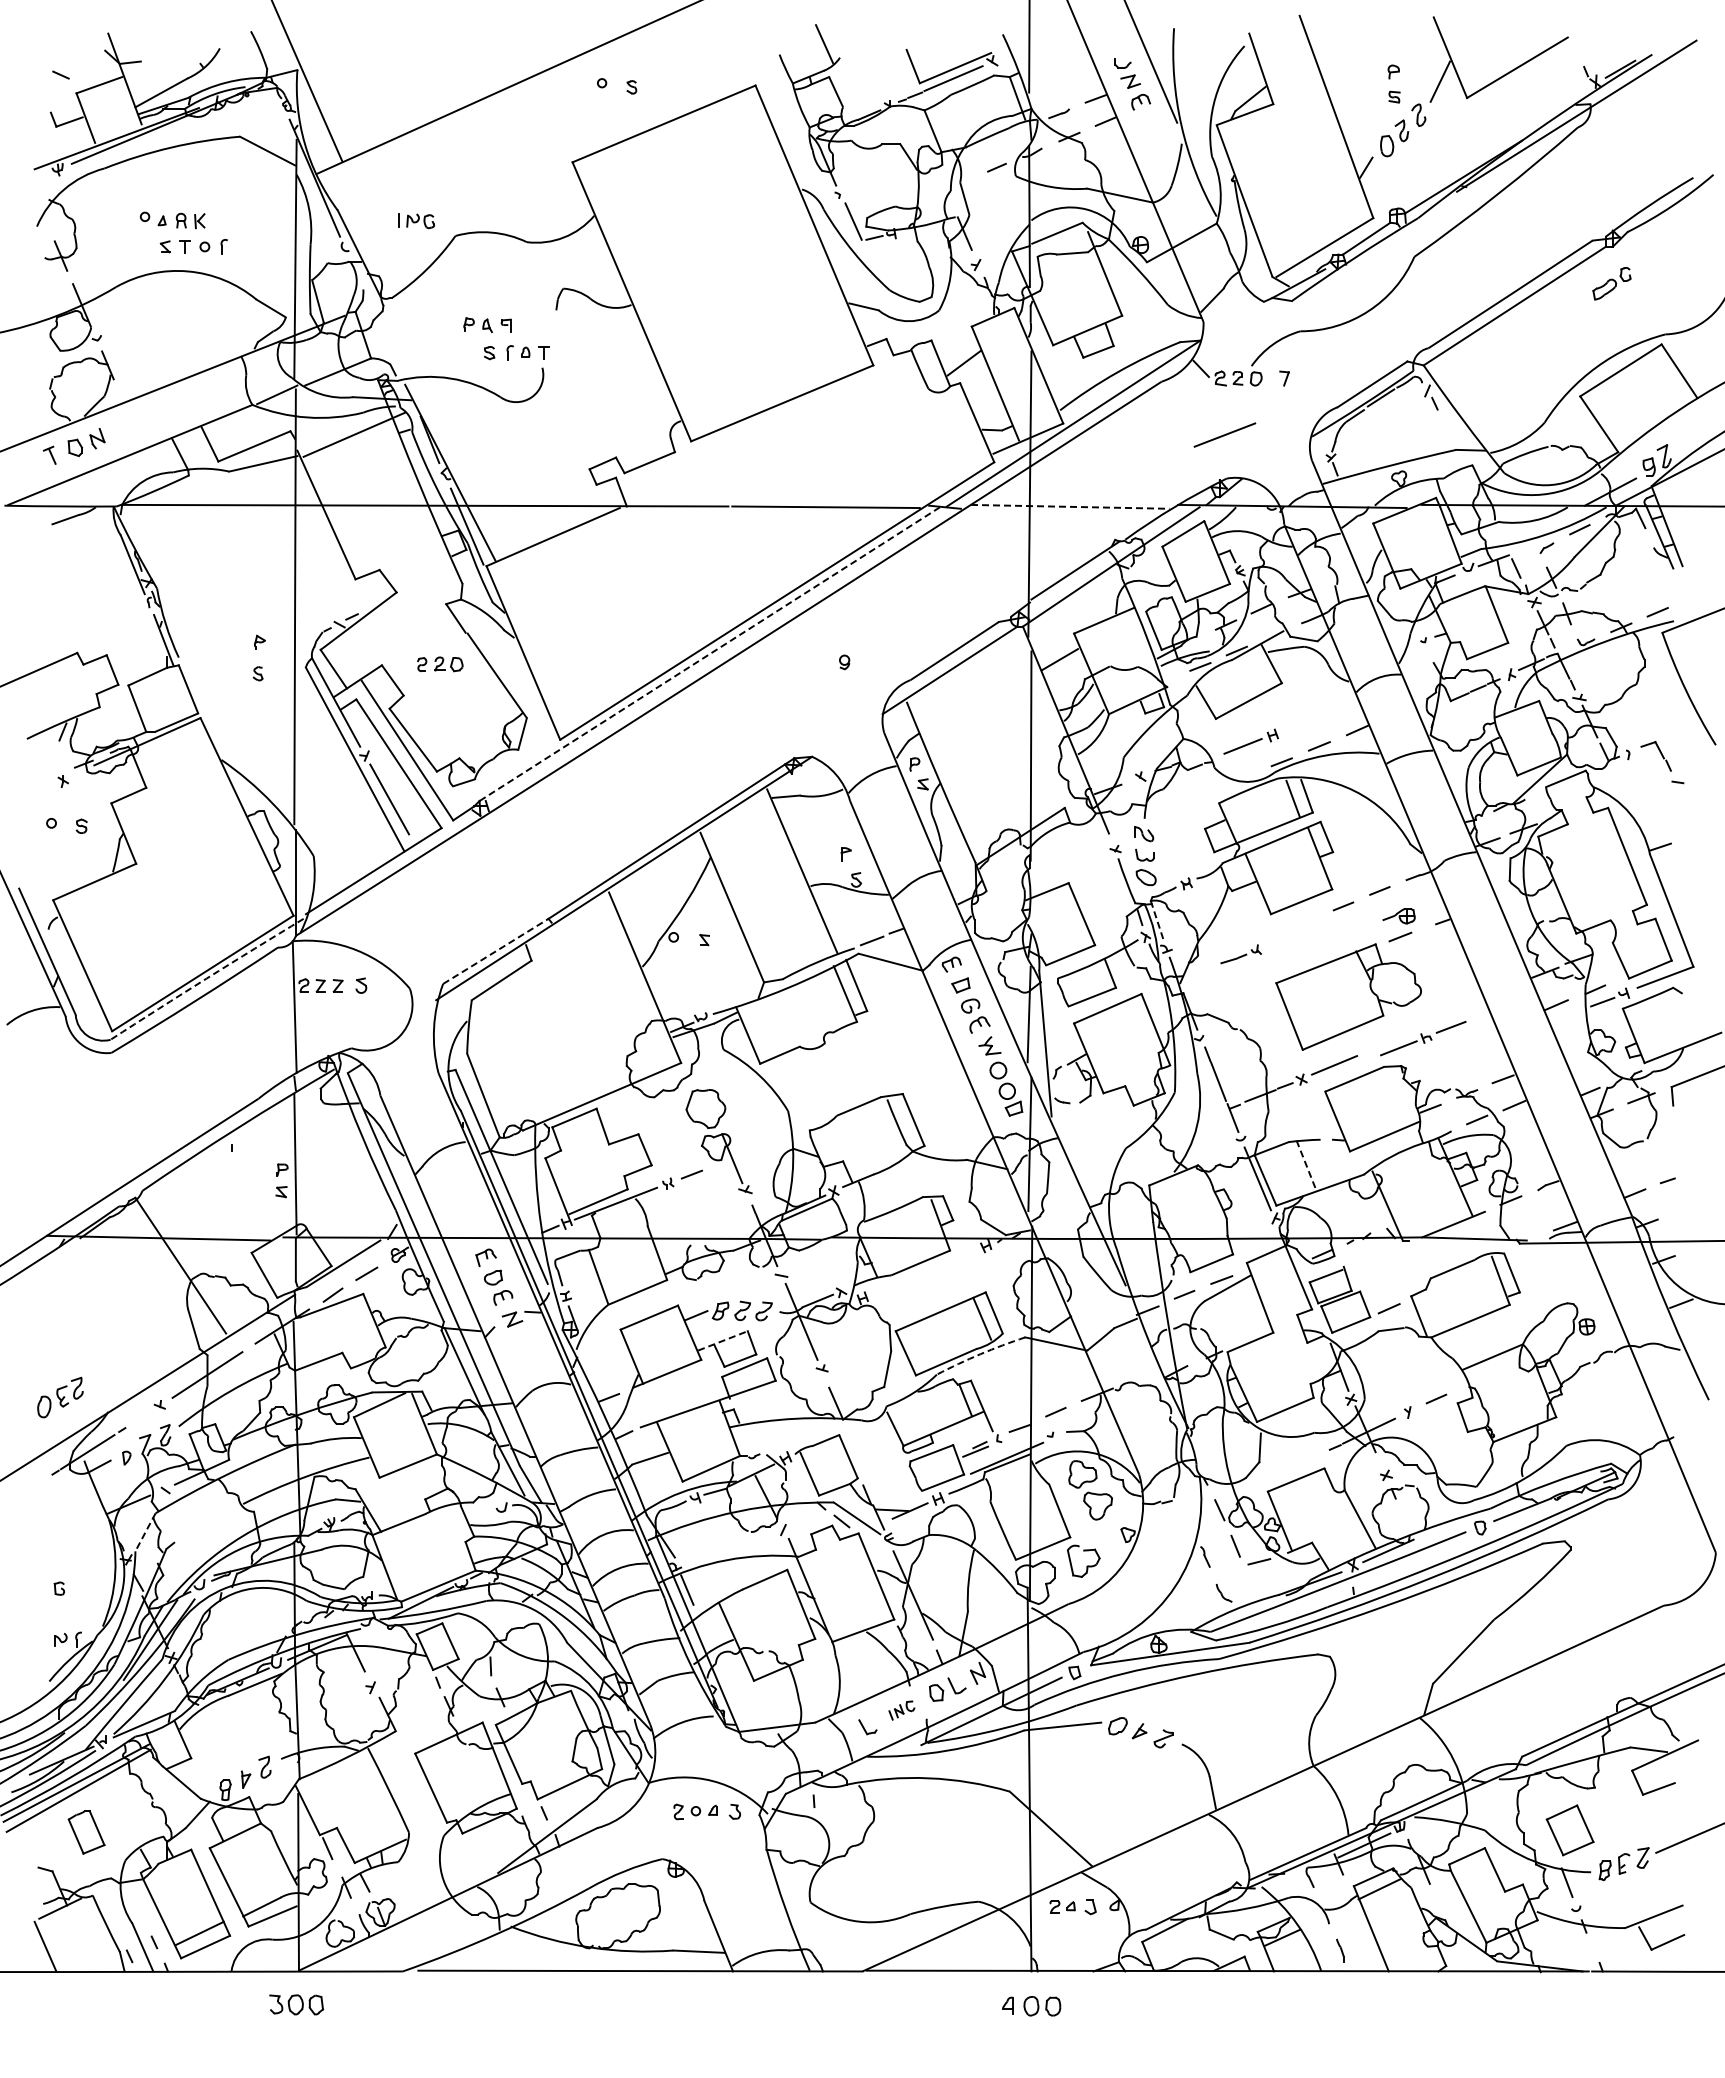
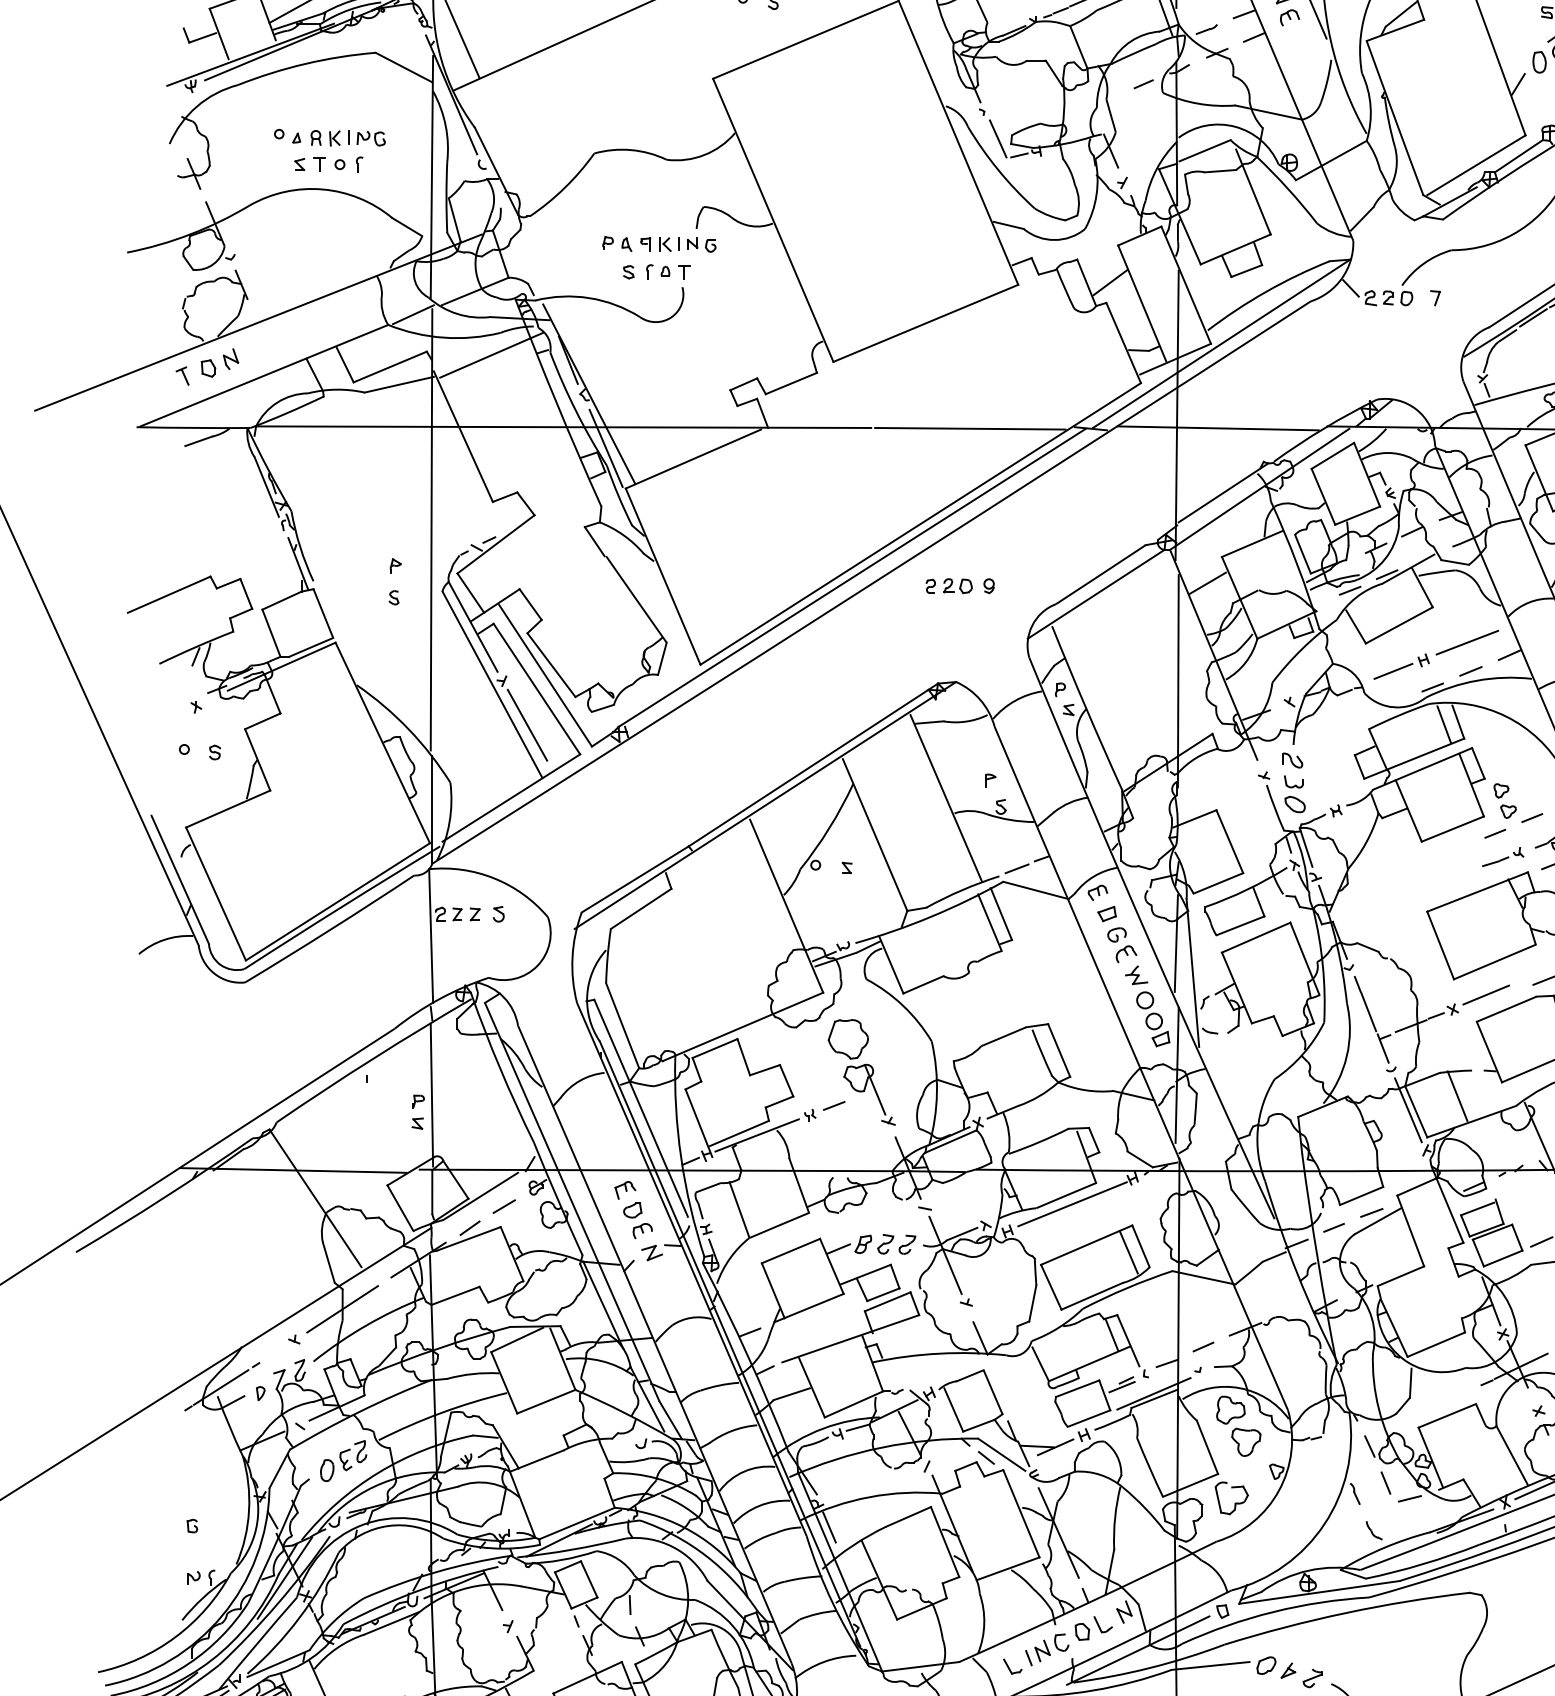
part: (416, 221) -> (366, 138), moved
part: (547, 325) -> (687, 244), added
line: (1224, 434) -> (1466, 642), moved
line: (1070, 506) -> (1218, 428), dashed -> solid
line: (709, 654) -> (852, 578), dashed -> solid
part: (440, 664) -> (949, 586), moved
part: (1352, 873) -> (1504, 800), added
line: (1157, 920) -> (1306, 848), dashed -> solid
line: (495, 951) -> (634, 879), dashed -> solid
part: (1240, 954) -> (1502, 857), moved
arc: (206, 978) -> (341, 906), dashed -> solid
line: (1306, 1165) -> (1457, 1096), dashed -> solid
line: (926, 1271) -> (1072, 1204), added
line: (722, 1340) -> (865, 1274), dashed -> solid
arc: (980, 1354) -> (1127, 1288), dashed -> solid
part: (60, 1397) -> (343, 1460), moved
line: (145, 1532) -> (279, 1469), dashed -> solid
part: (901, 1710) -> (1046, 1649), size x1.67

